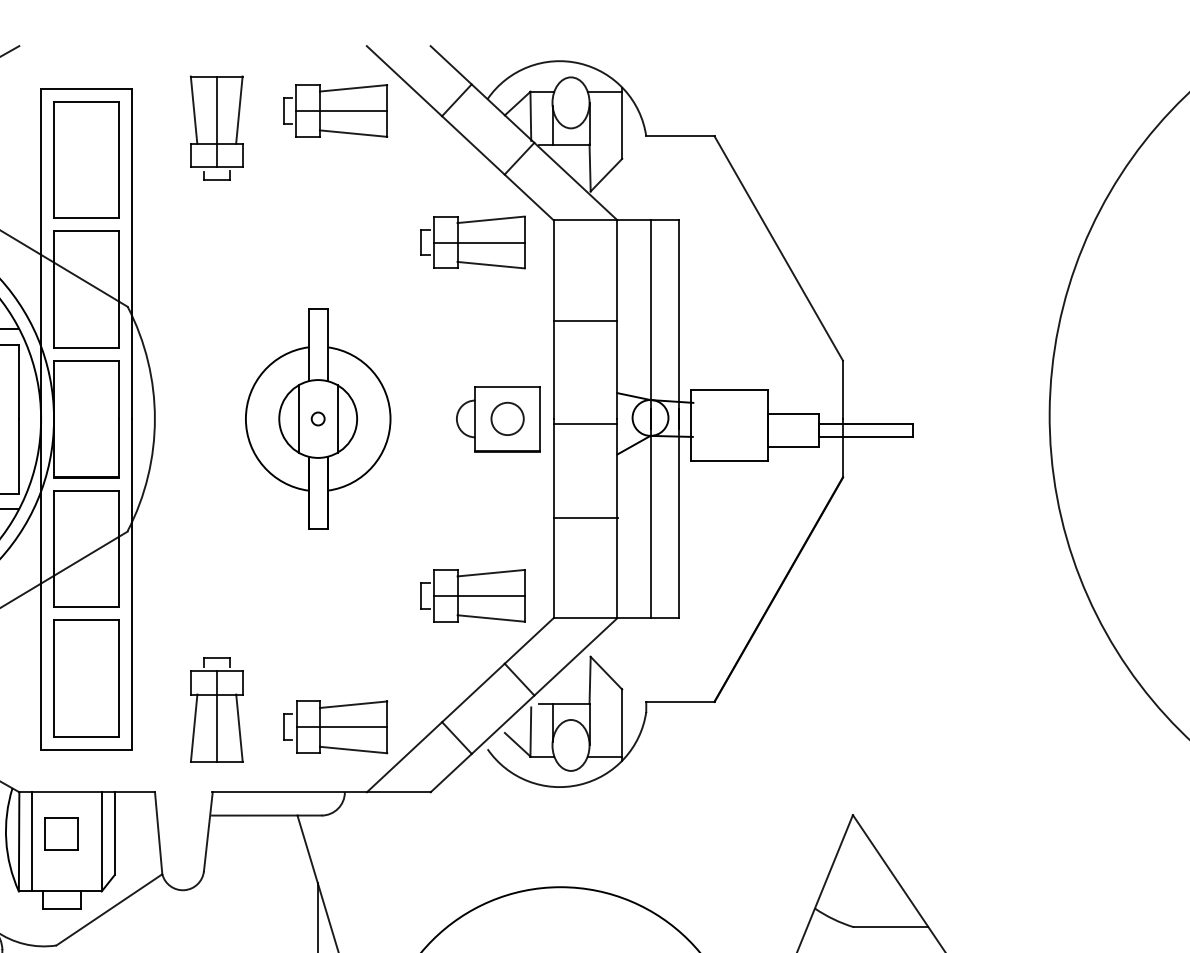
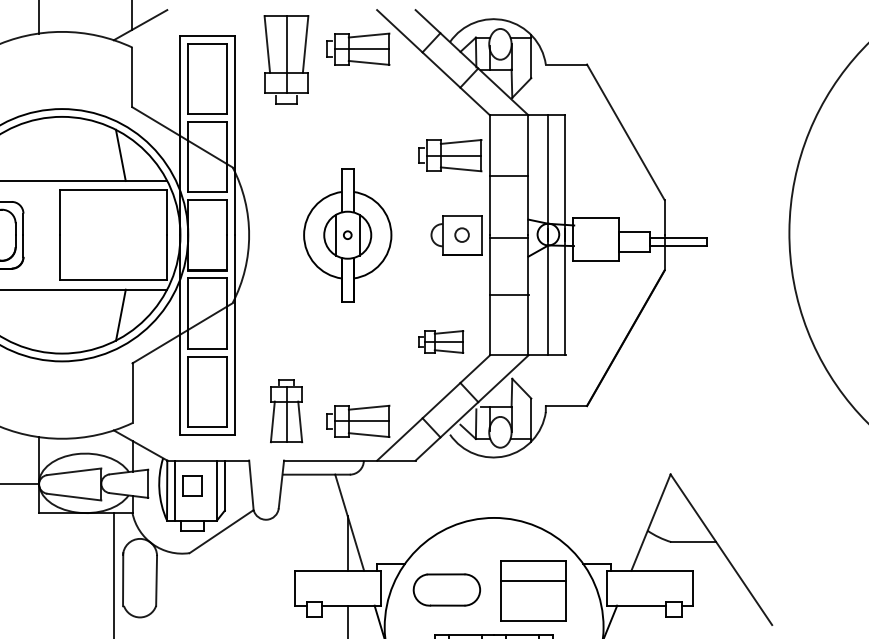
part: (216, 127) -> (286, 59), size x1.4
part: (473, 242) -> (450, 155), moved
circle: (506, 417) -> (461, 234), size x0.7
part: (473, 595) -> (441, 341), size x0.7

